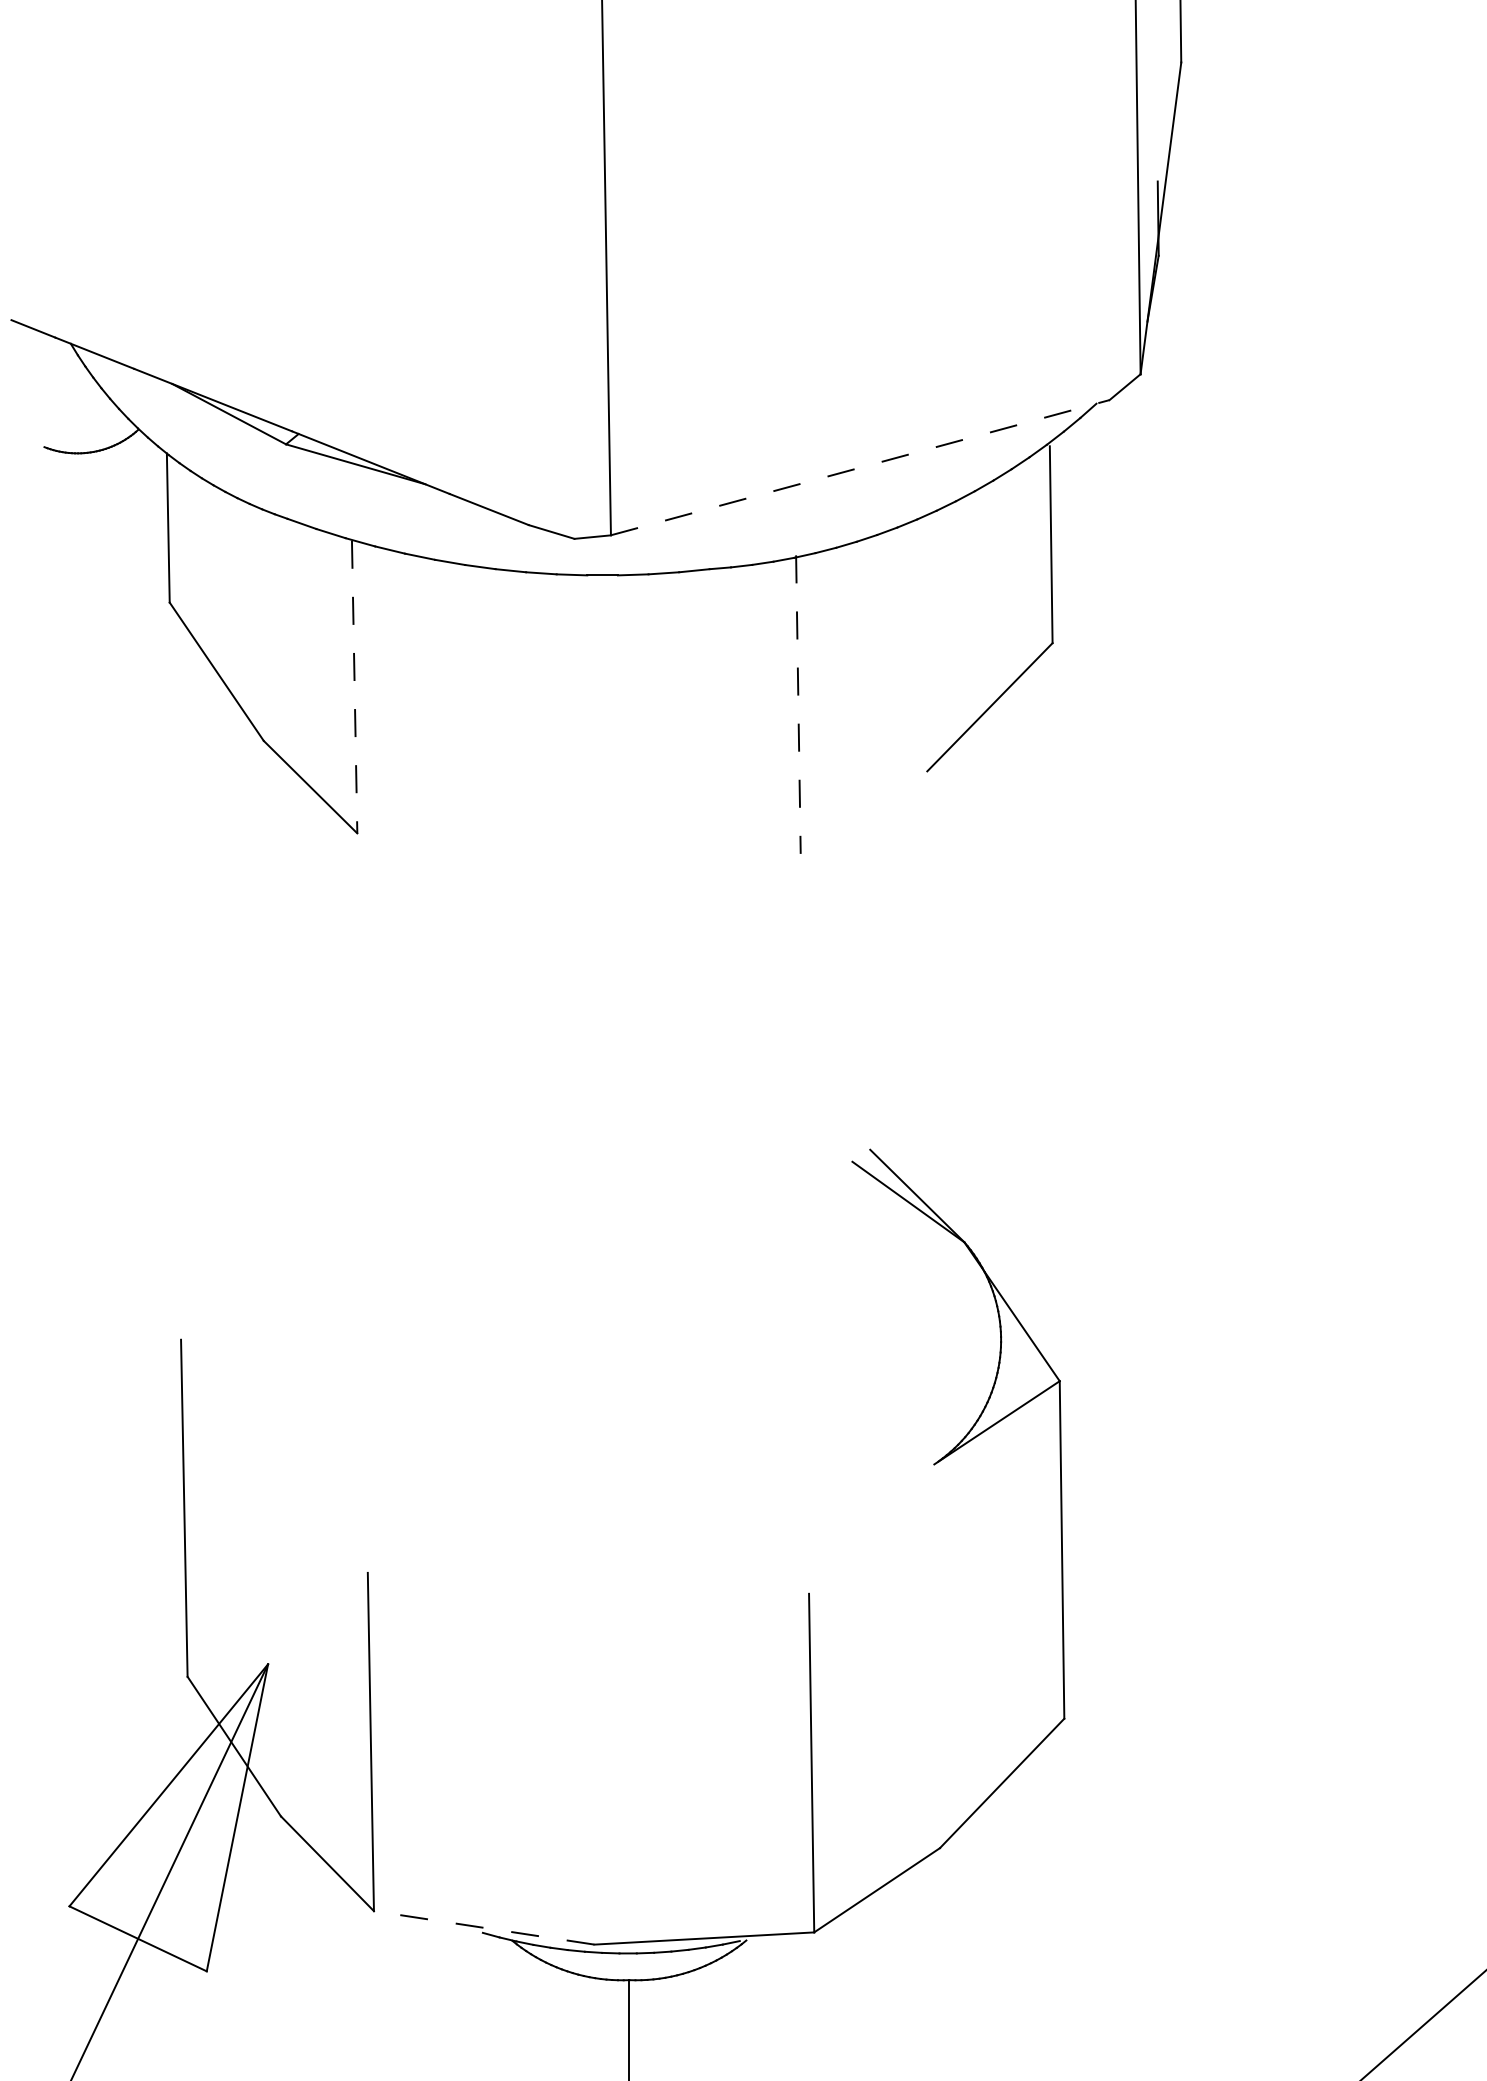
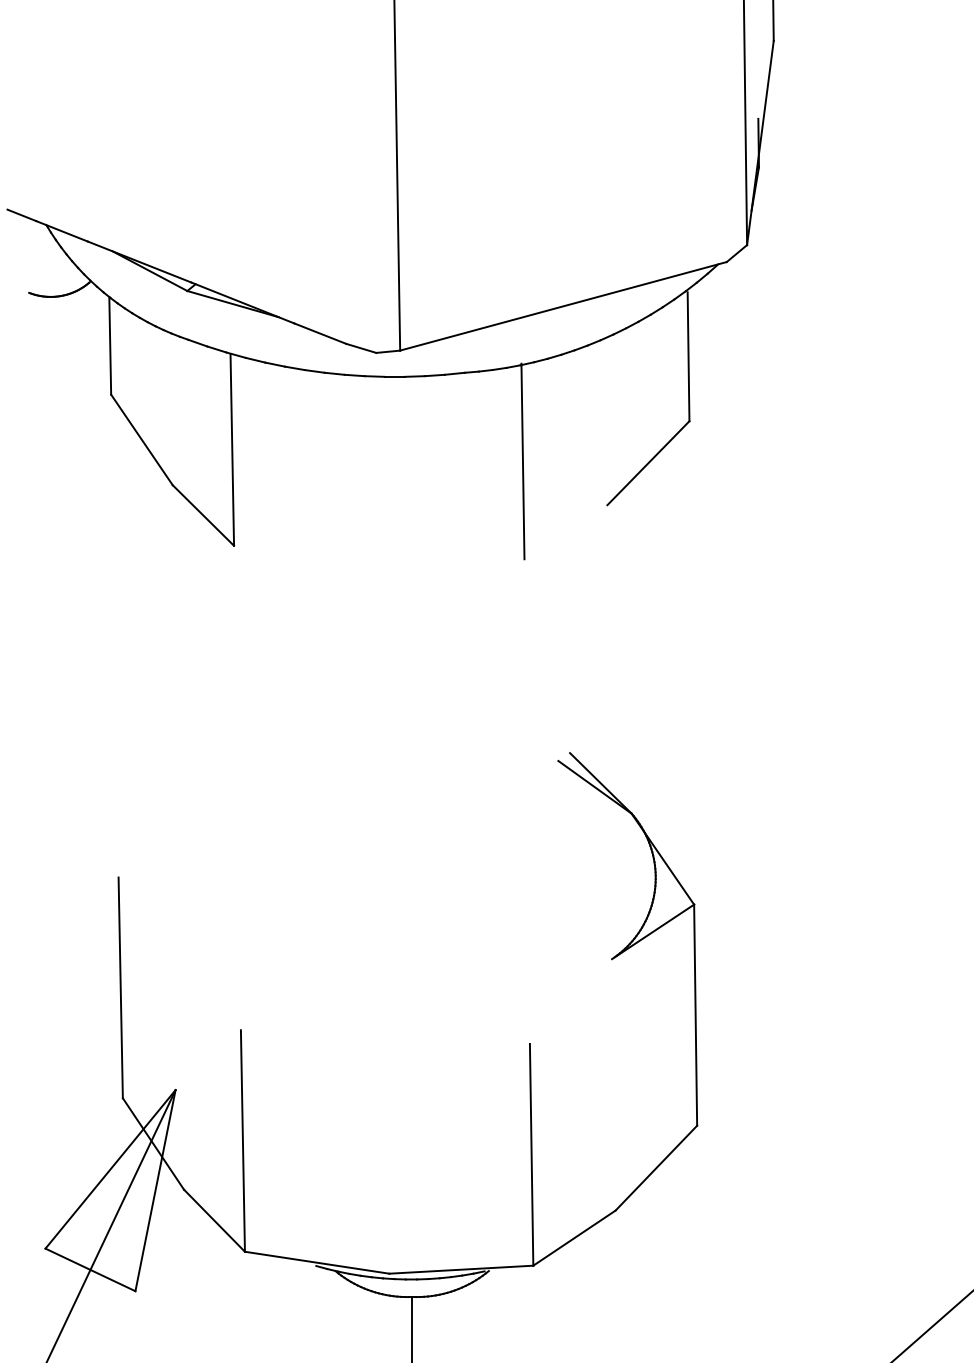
line: (860, 467) -> (563, 306), dashed -> solid
line: (354, 686) -> (232, 449), dashed -> solid
line: (797, 704) -> (522, 461), dashed -> solid
line: (483, 1927) -> (316, 1262), dashed -> solid

